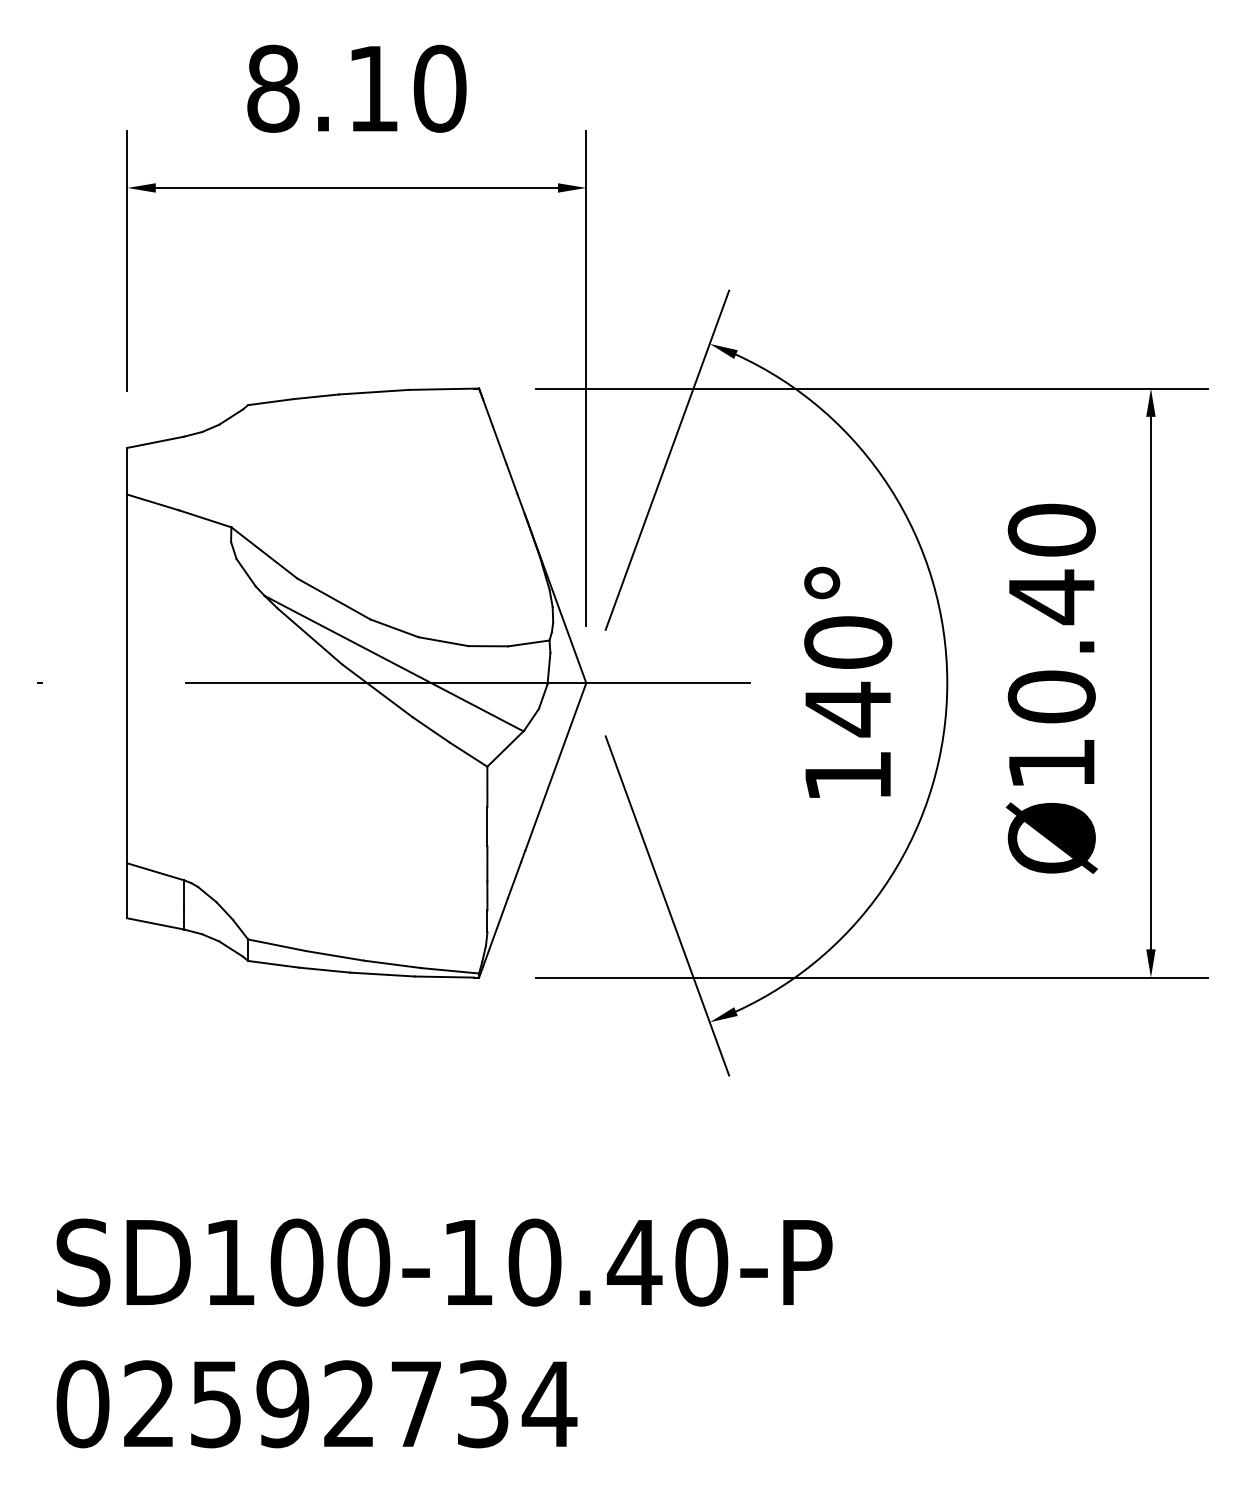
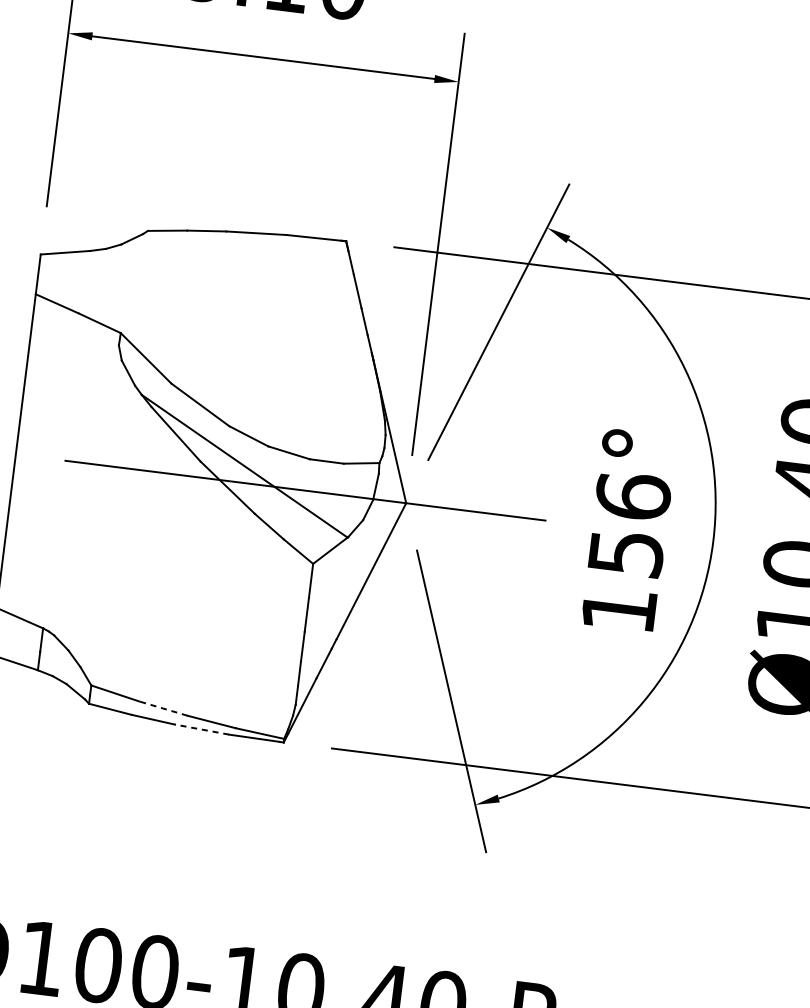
text: (848, 676) -> (629, 525), 140° -> 156°
line: (334, 955) -> (163, 708), solid -> dashed
line: (382, 974) -> (201, 729), solid -> dashed

